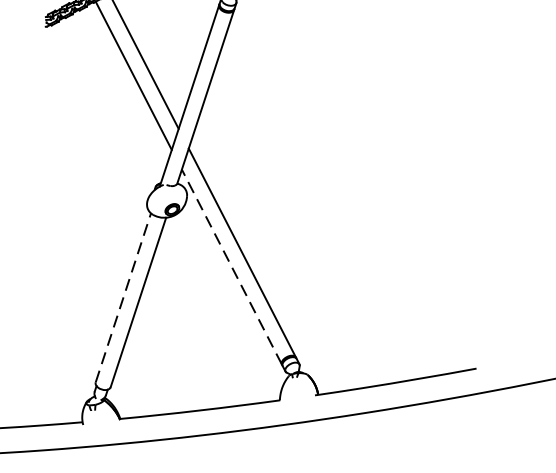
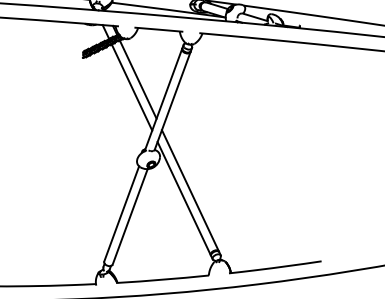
line: (230, 266) -> (183, 198), dashed -> solid
line: (123, 297) -> (121, 213), dashed -> solid

